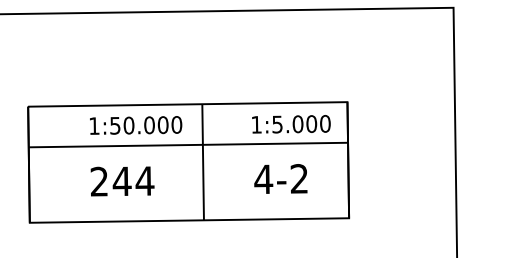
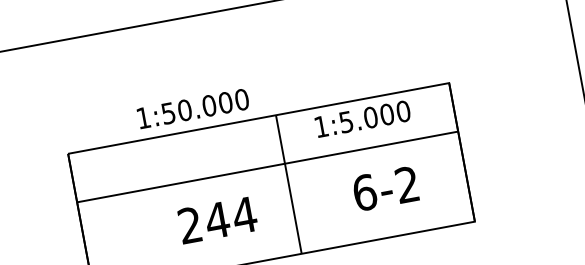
text: (291, 124) -> (363, 119), moved
text: (136, 125) -> (193, 108), moved
text: (263, 179) -> (364, 192), 4-2 -> 6-2
text: (122, 181) -> (217, 220), moved

